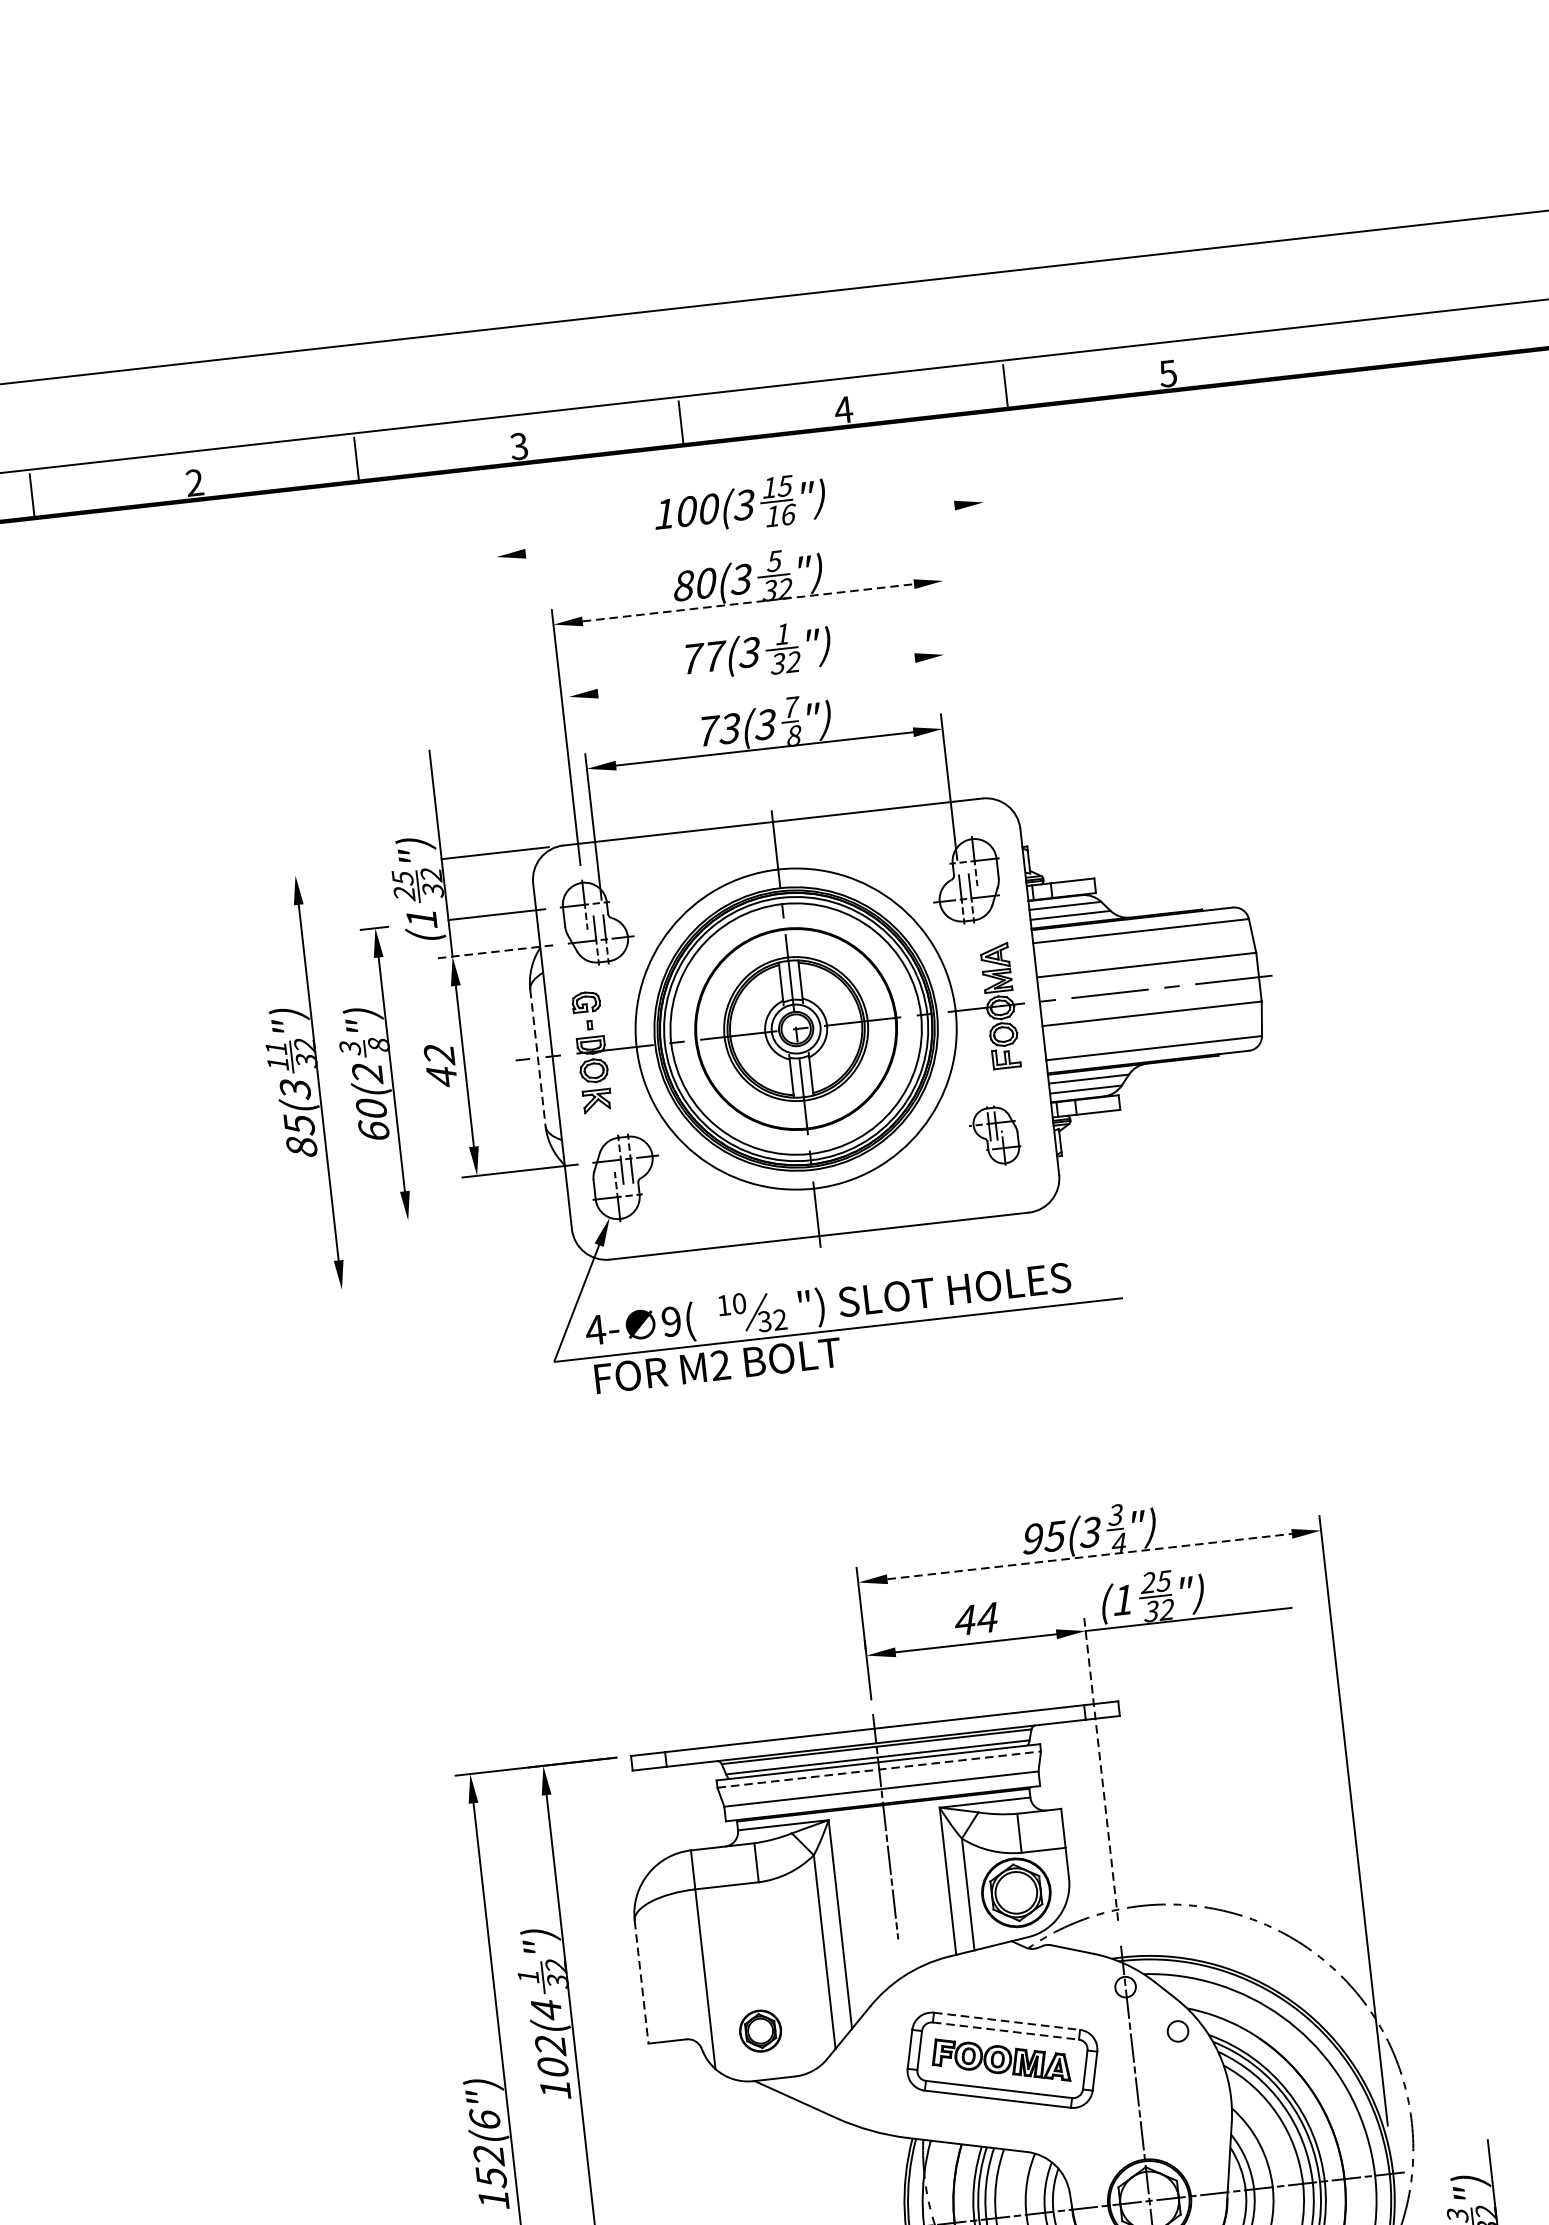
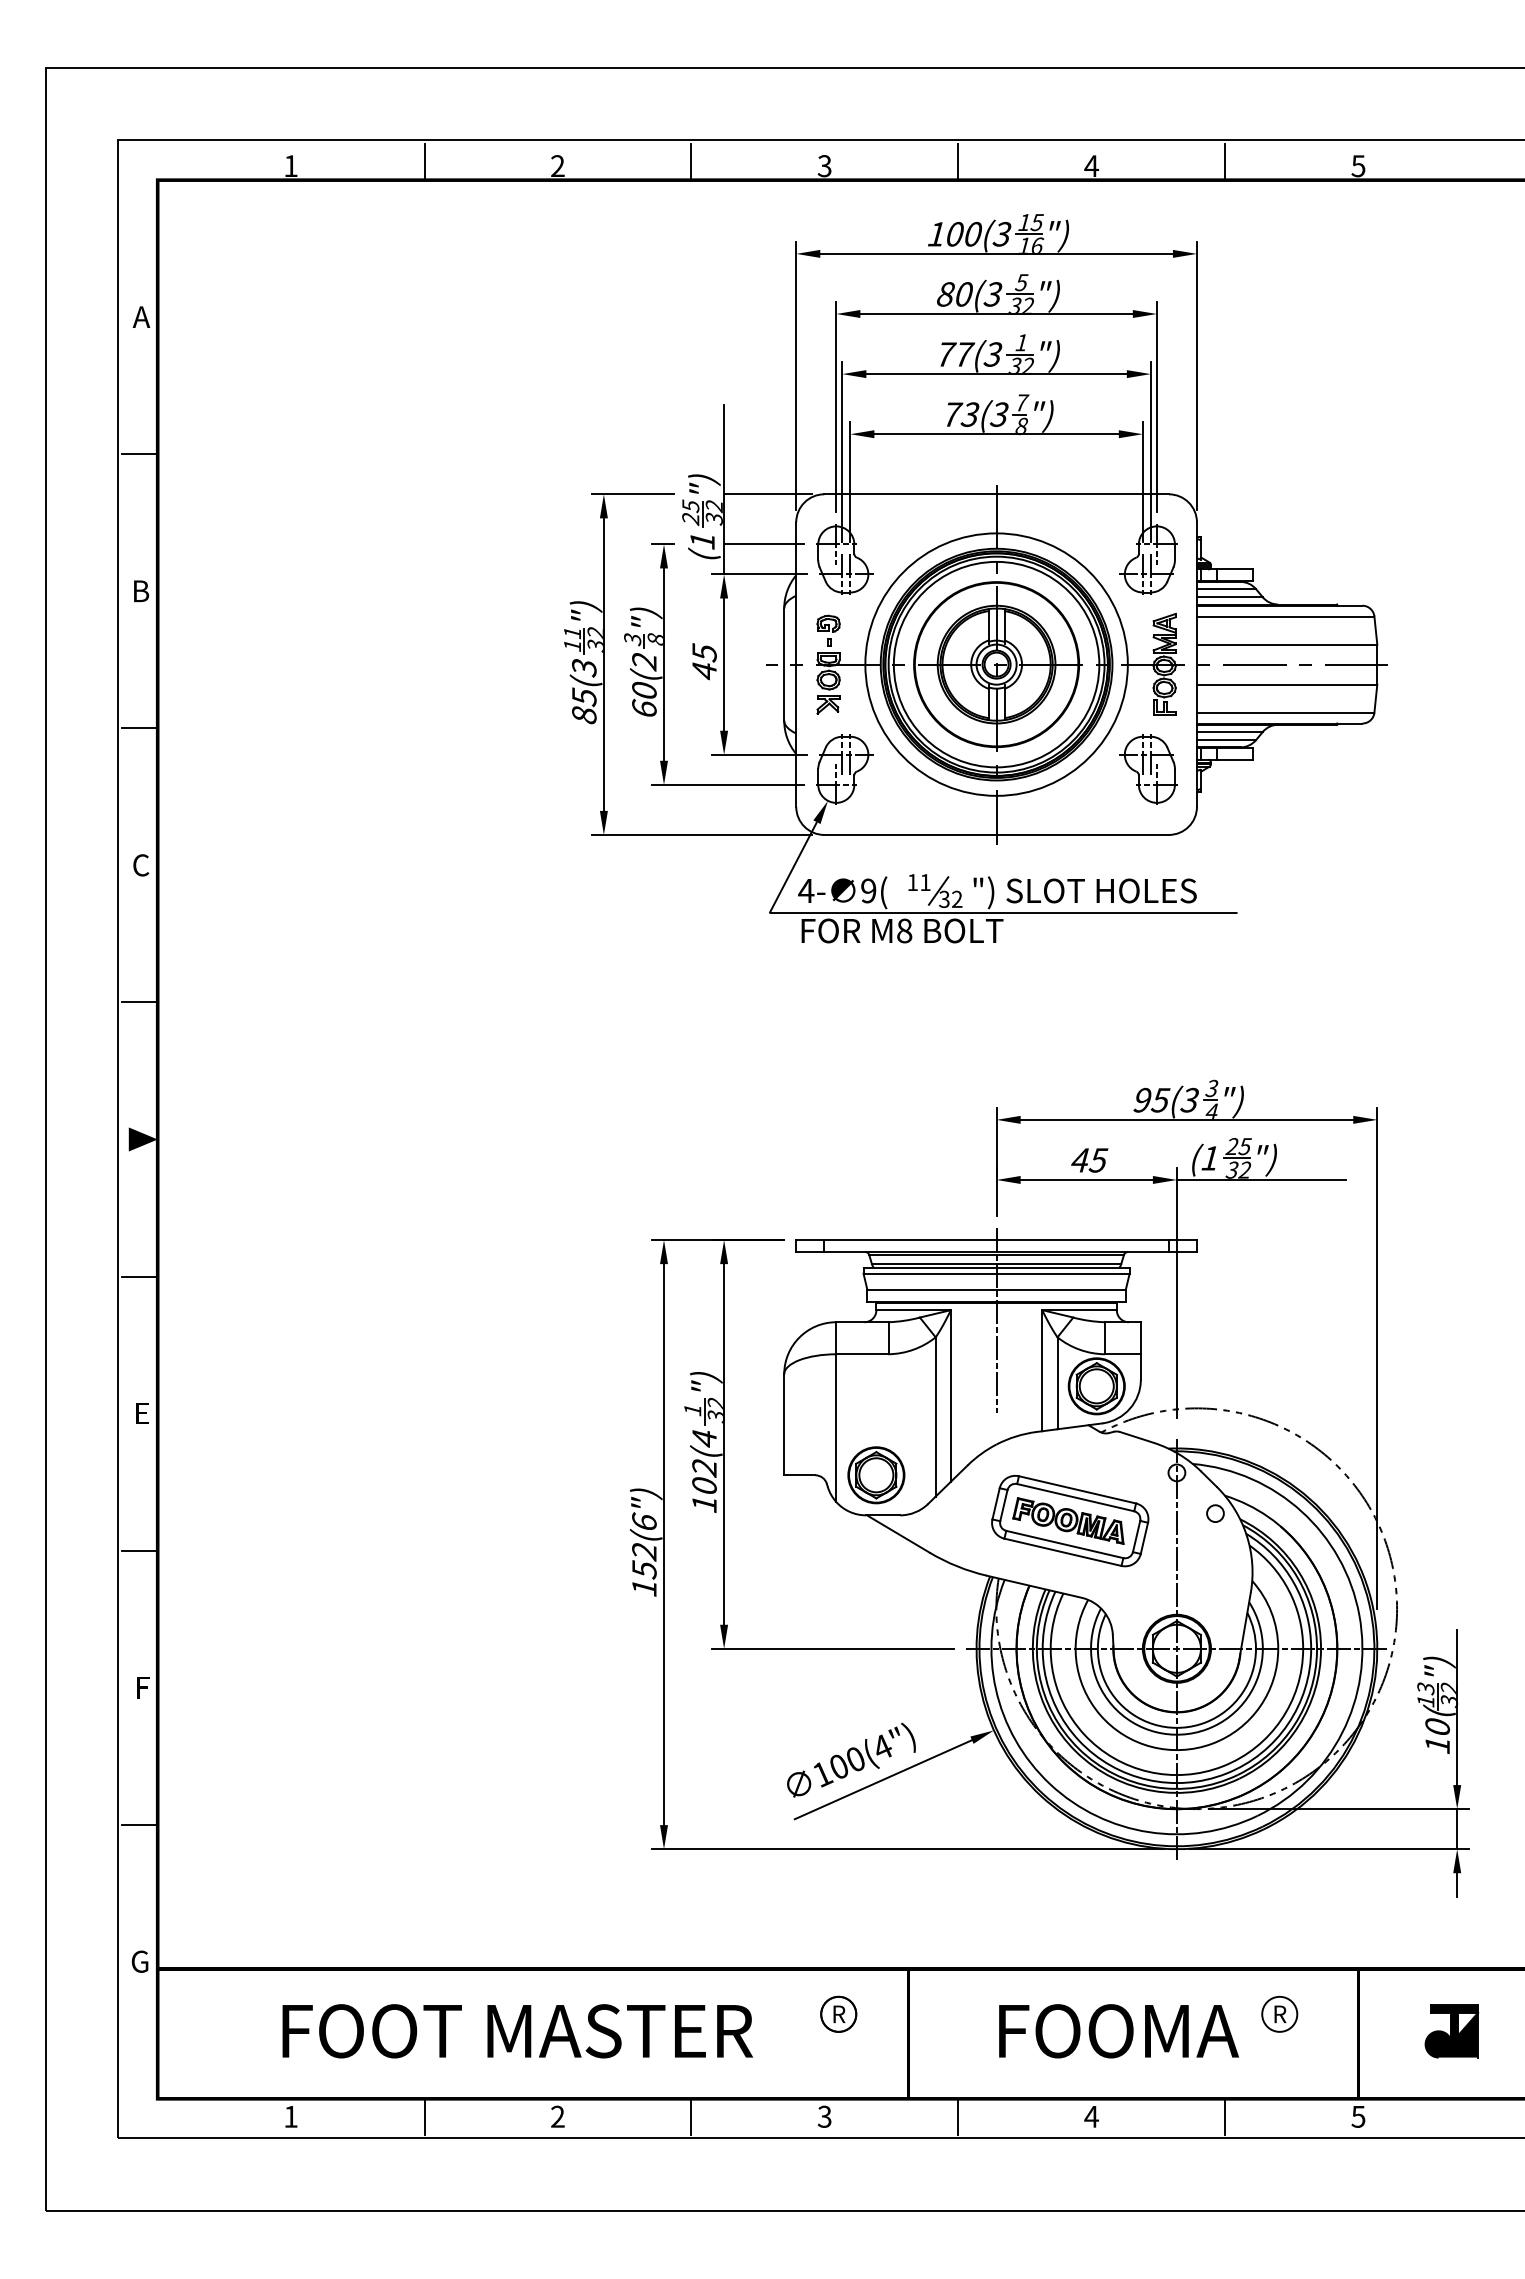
line: (739, 529) -> (996, 253), added
line: (749, 603) -> (997, 314), dashed -> solid
line: (999, 650) -> (1196, 375), added
line: (756, 676) -> (996, 374), added
line: (955, 693) -> (1156, 406), added
line: (513, 704) -> (796, 375), added
line: (954, 748) -> (1150, 451), added
line: (579, 790) -> (842, 451), added
line: (330, 871) -> (632, 494), added
line: (494, 951) -> (758, 574), dashed -> solid
text: (439, 1054) -> (704, 652), 42 -> 45
line: (538, 1059) -> (784, 665), dashed -> solid
part: (995, 1135) -> (1148, 769), size x1.43
line: (485, 1211) -> (727, 784), added
line: (460, 1275) -> (701, 834), added
text: (739, 1303) -> (925, 882), 10 -> 11
text: (720, 1364) -> (904, 930), M2 -> M8
line: (1090, 1556) -> (1187, 1119), dashed -> solid
text: (987, 1618) -> (1098, 1160), 44 -> 45
line: (1100, 1767) -> (1176, 1292), dashed -> solid
line: (880, 1769) -> (997, 1273), dashed -> solid
line: (642, 1983) -> (784, 1425), dashed -> solid
line: (1008, 2020) -> (1078, 1489), dashed -> solid
line: (1006, 2030) -> (1076, 1497), dashed -> solid
part: (760, 2031) -> (876, 1475), size x1.67

